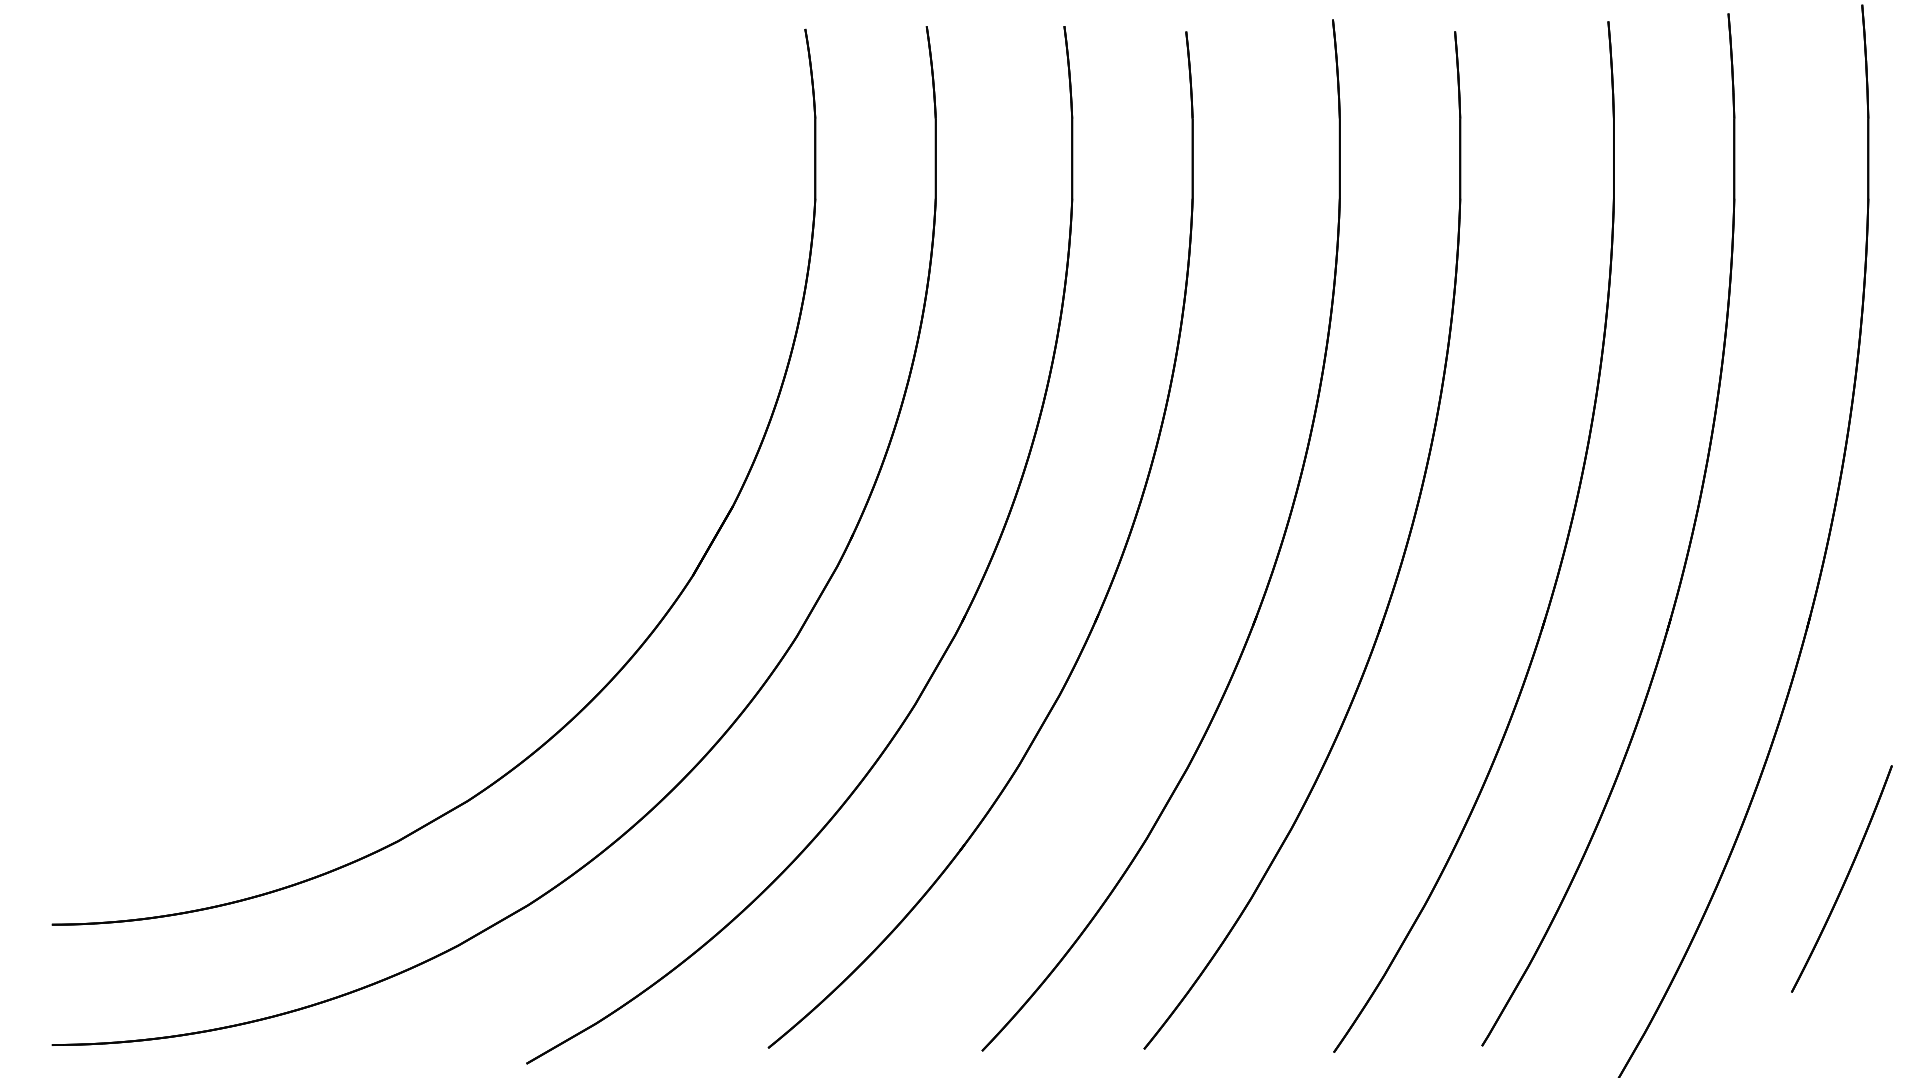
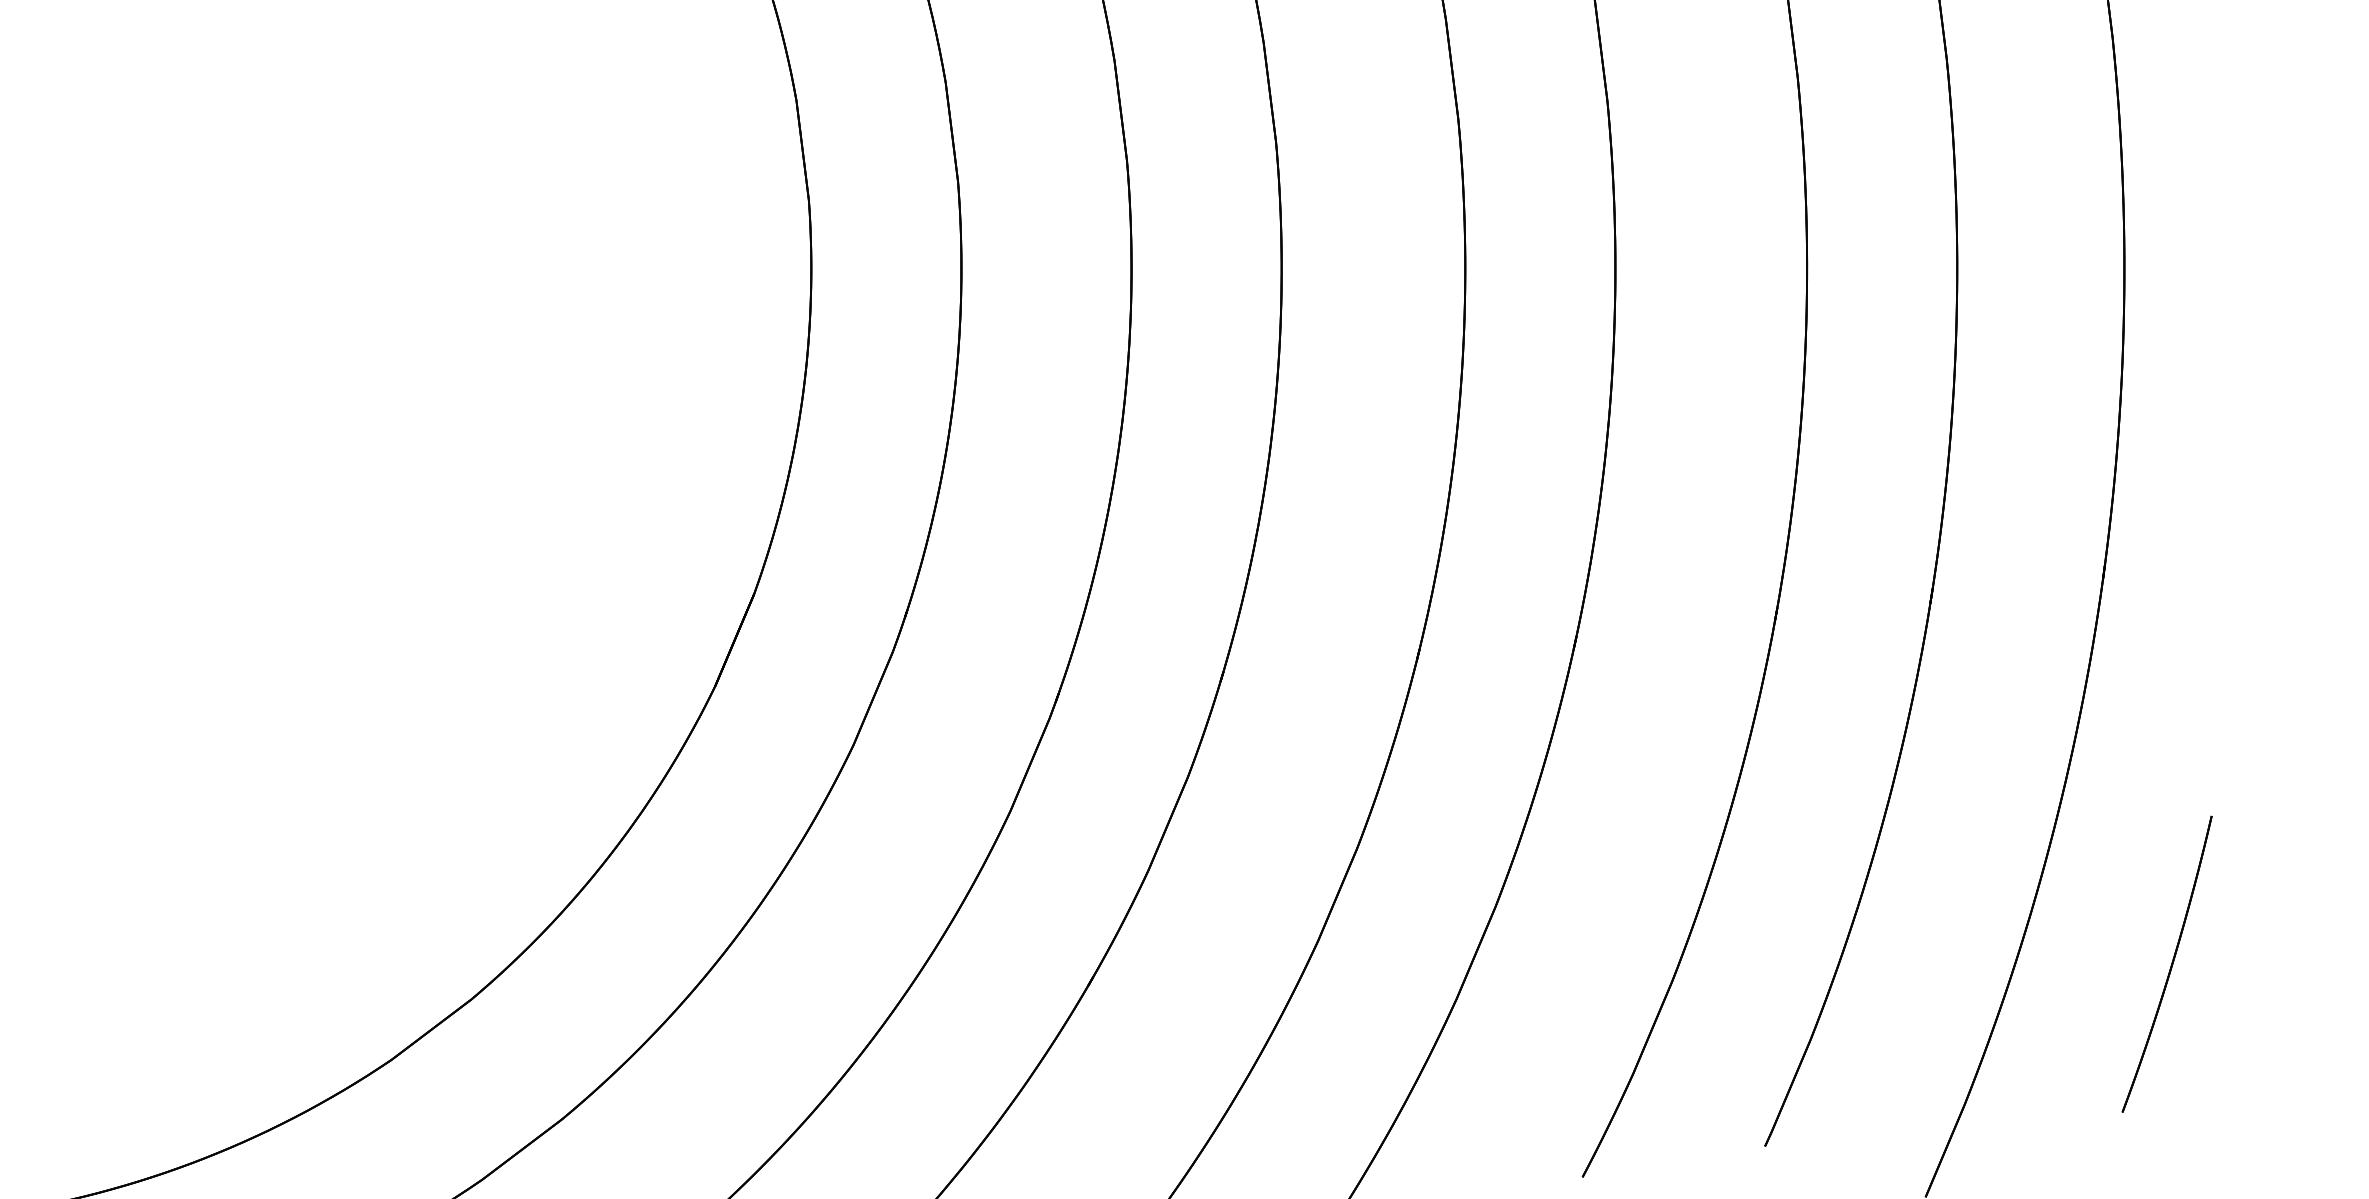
part: (1841, 878) -> (2166, 963), moved

